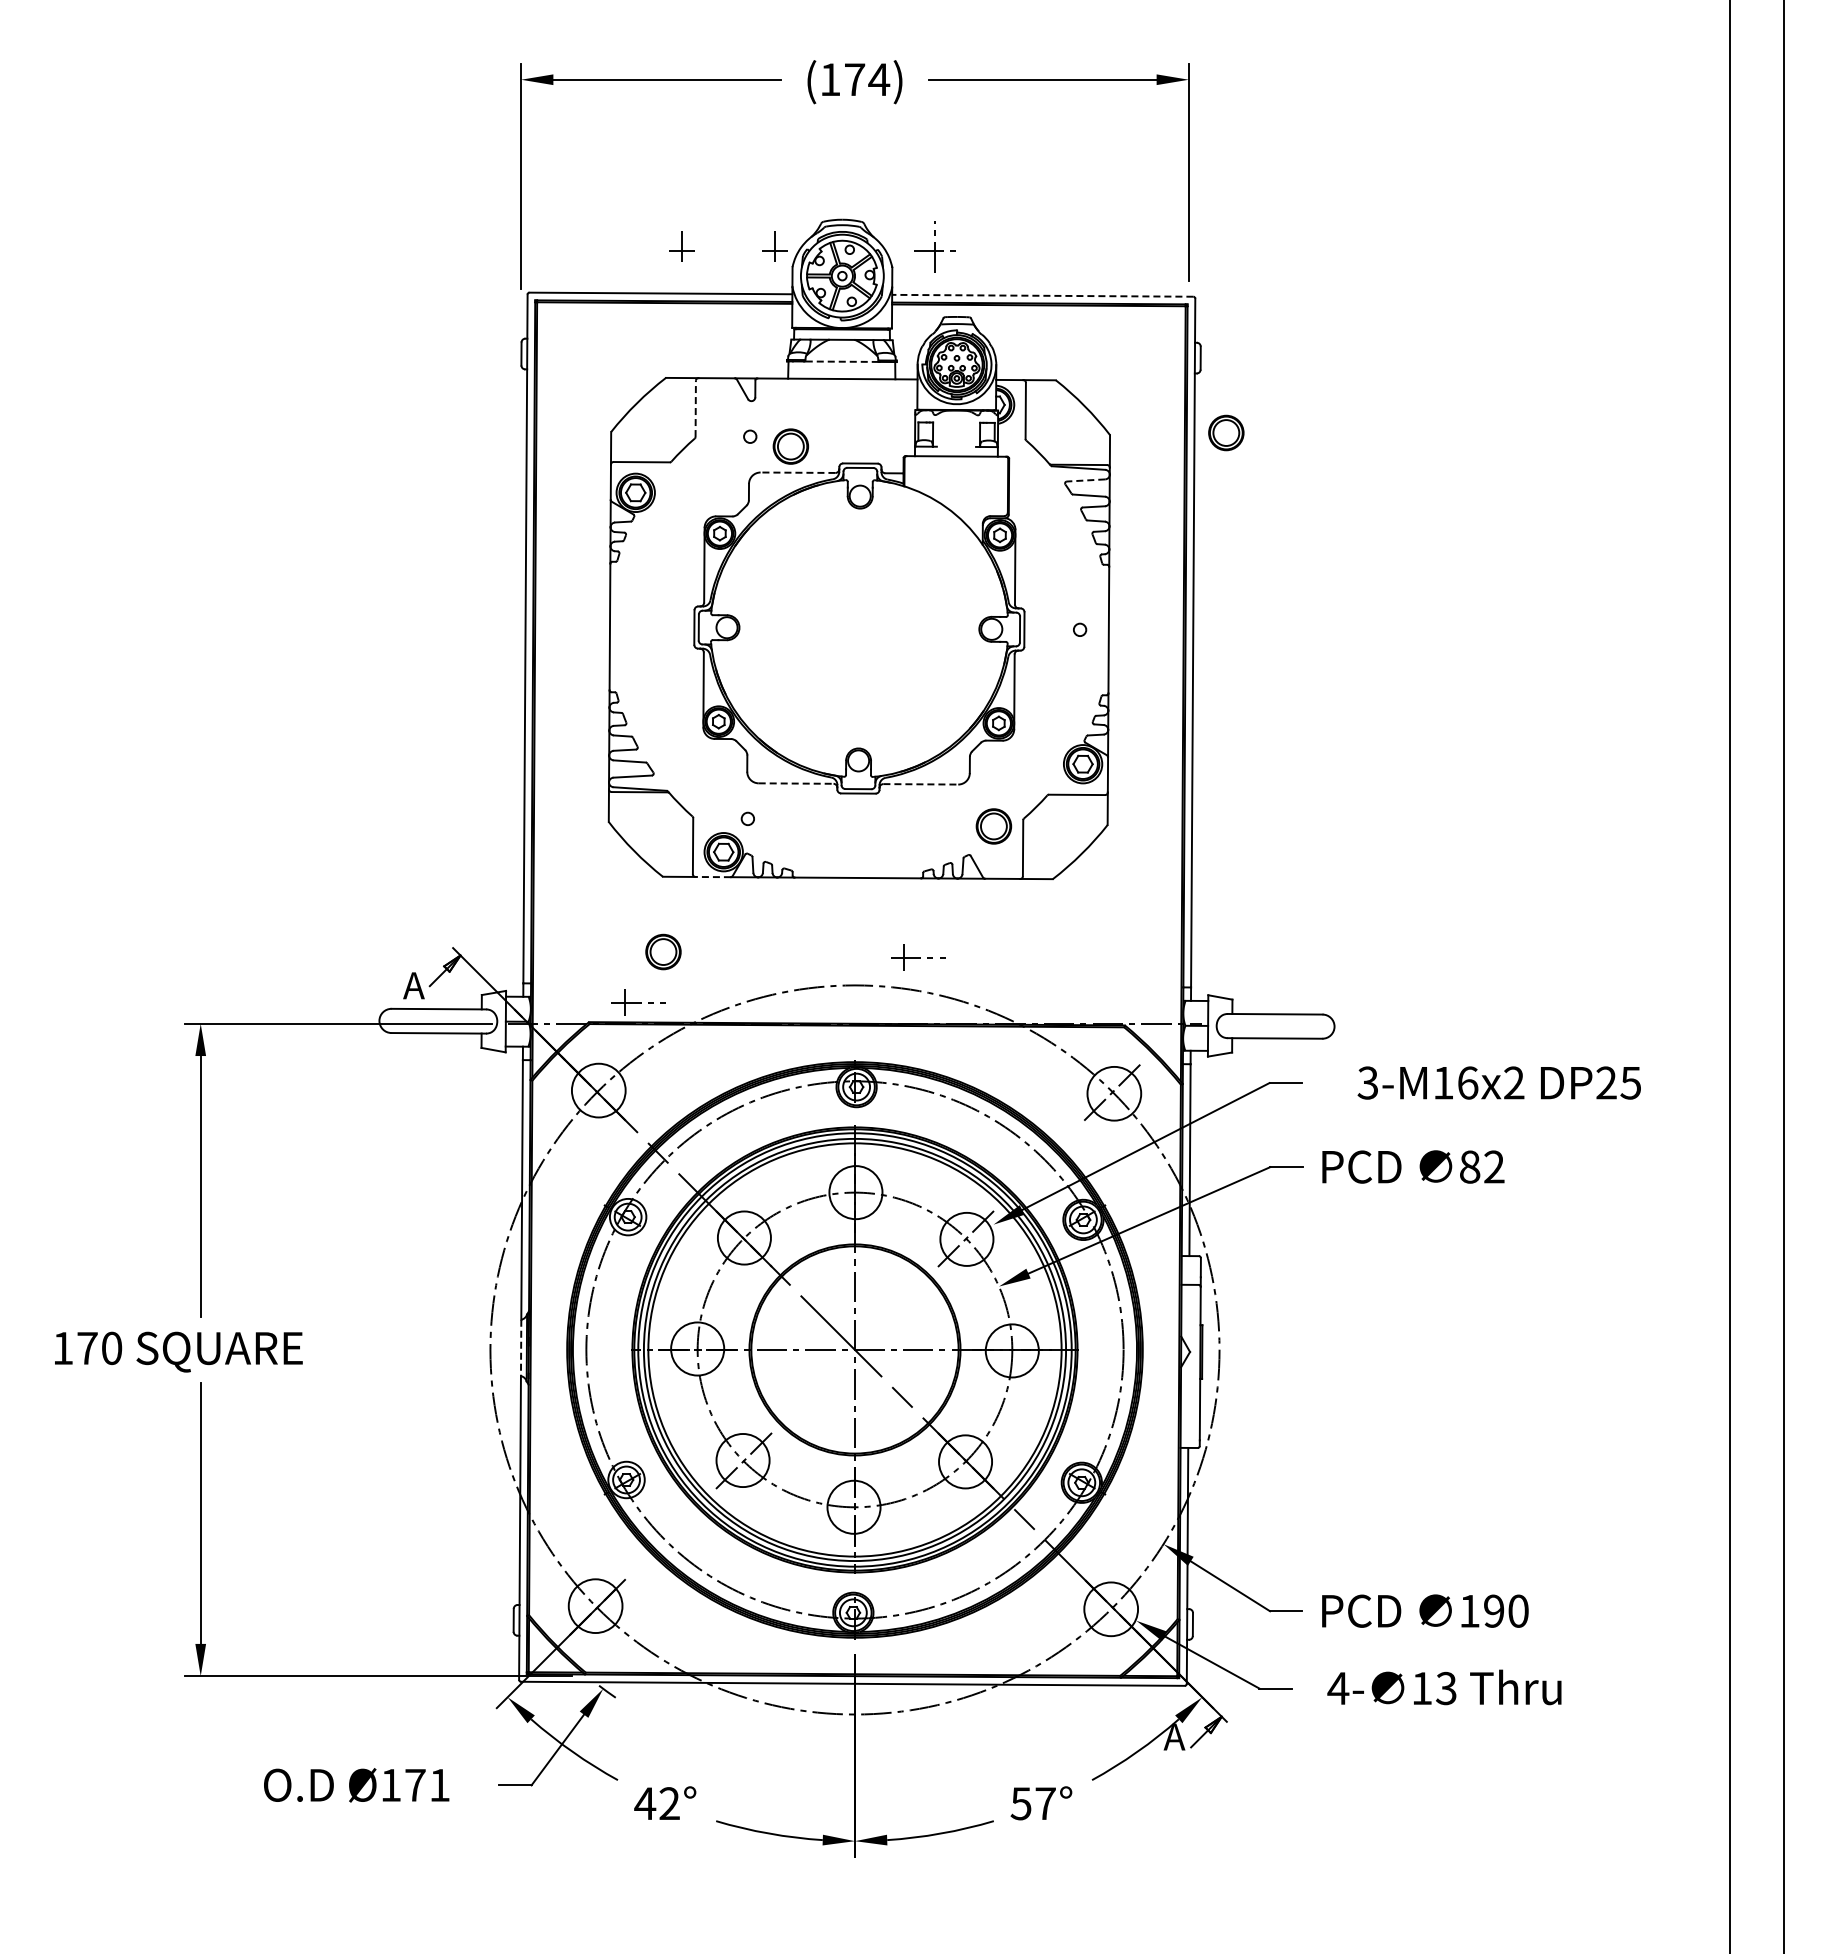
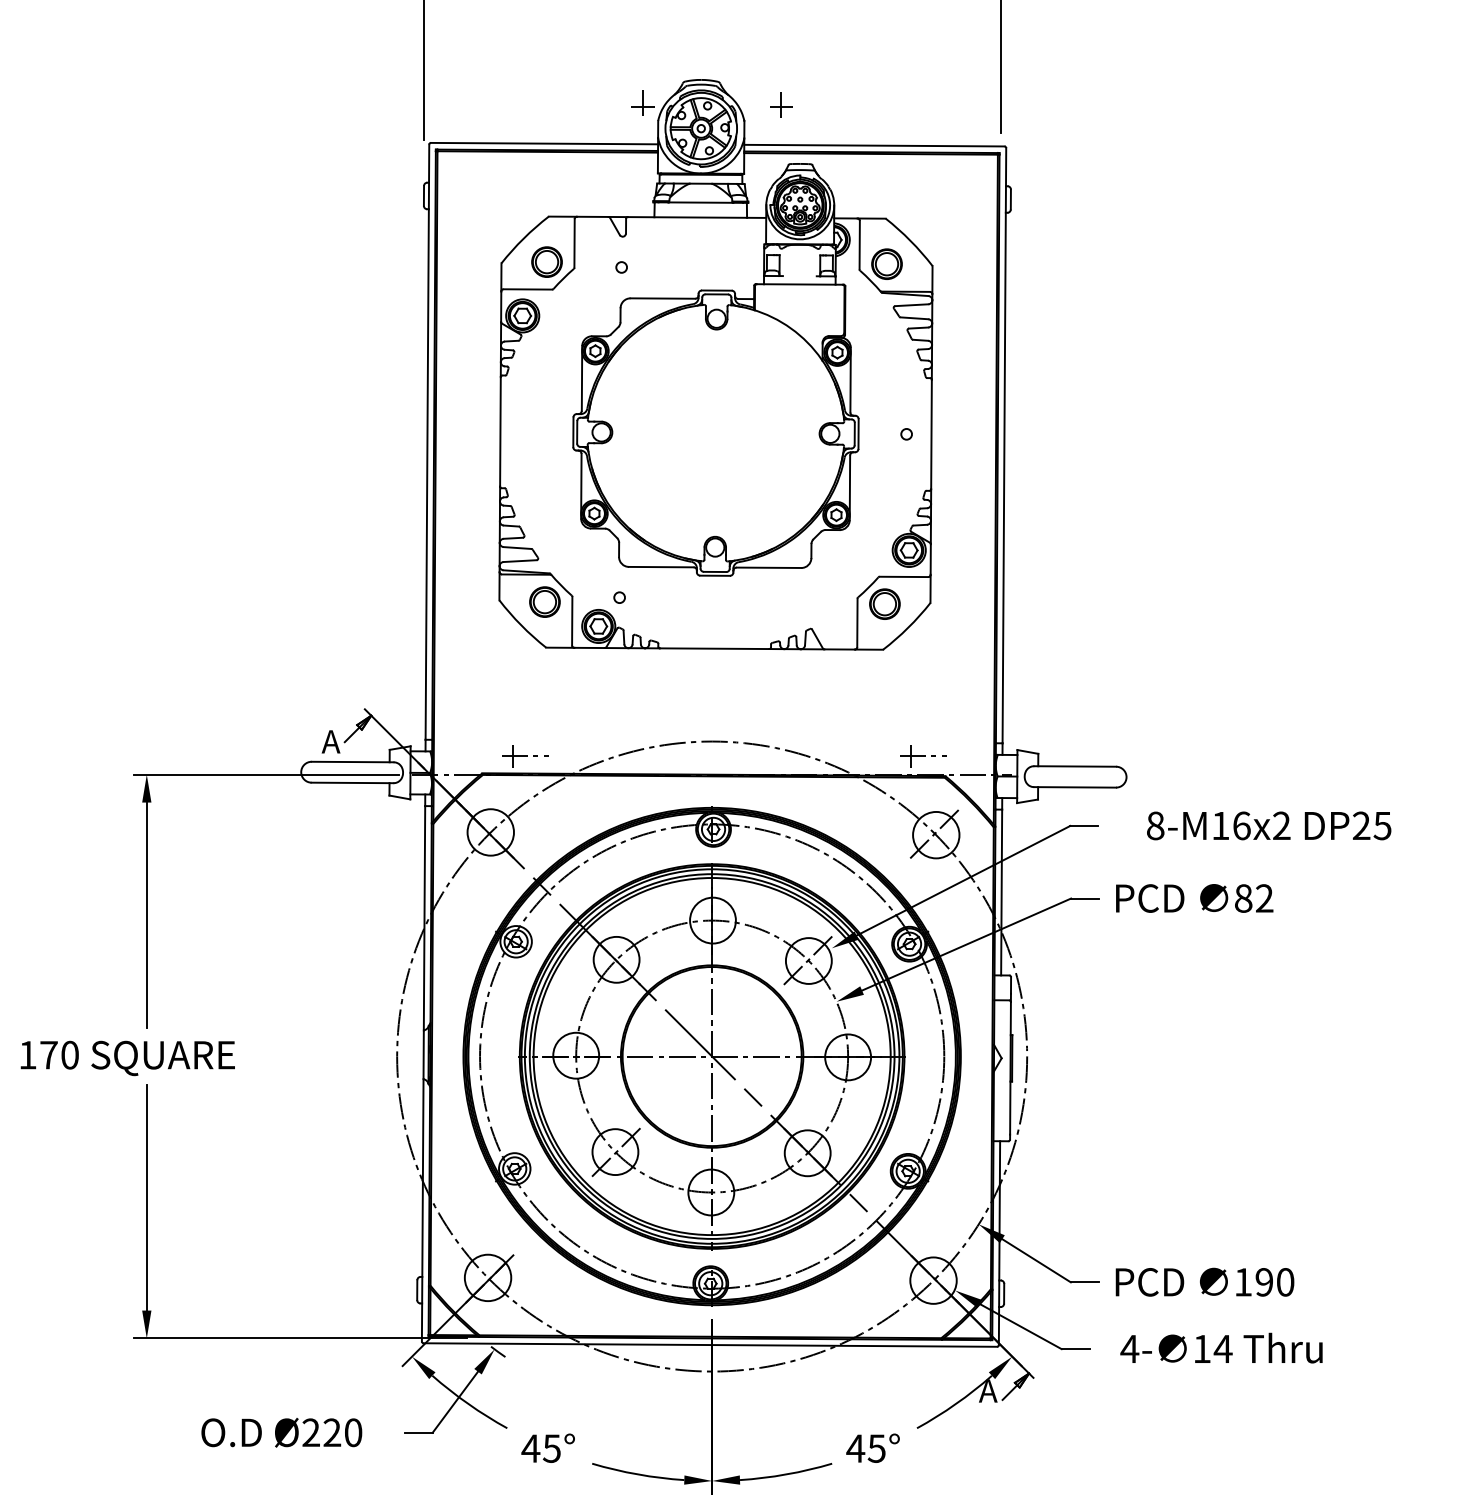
part: (681, 246) -> (562, 103), removed
part: (934, 248) -> (780, 104), size x0.62
line: (1042, 295) -> (874, 145), dashed -> solid
line: (841, 361) -> (700, 202), dashed -> solid
line: (695, 408) -> (574, 243), dashed -> solid
part: (1226, 432) -> (887, 263), moved
part: (790, 446) -> (546, 262), moved
line: (797, 472) -> (662, 298), dashed -> solid
line: (1085, 480) -> (911, 305), dashed -> solid
line: (796, 783) -> (661, 567), dashed -> solid
line: (921, 784) -> (769, 567), dashed -> solid
part: (993, 826) -> (884, 604), moved
line: (713, 877) -> (589, 648), dashed -> solid
part: (663, 951) -> (544, 601), moved
part: (918, 957) -> (923, 756), moved
text: (1367, 1082) -> (1155, 825), 3-M16x2 -> 8-M16x2
line: (521, 1348) -> (423, 1055), dashed -> solid
text: (1446, 1688) -> (1223, 1349), 13 -> 14
text: (415, 1784) -> (332, 1432), Ø171 -> Ø220
text: (669, 1803) -> (551, 1448), 42° -> 45°
text: (1032, 1803) -> (865, 1448), 57° -> 45°

